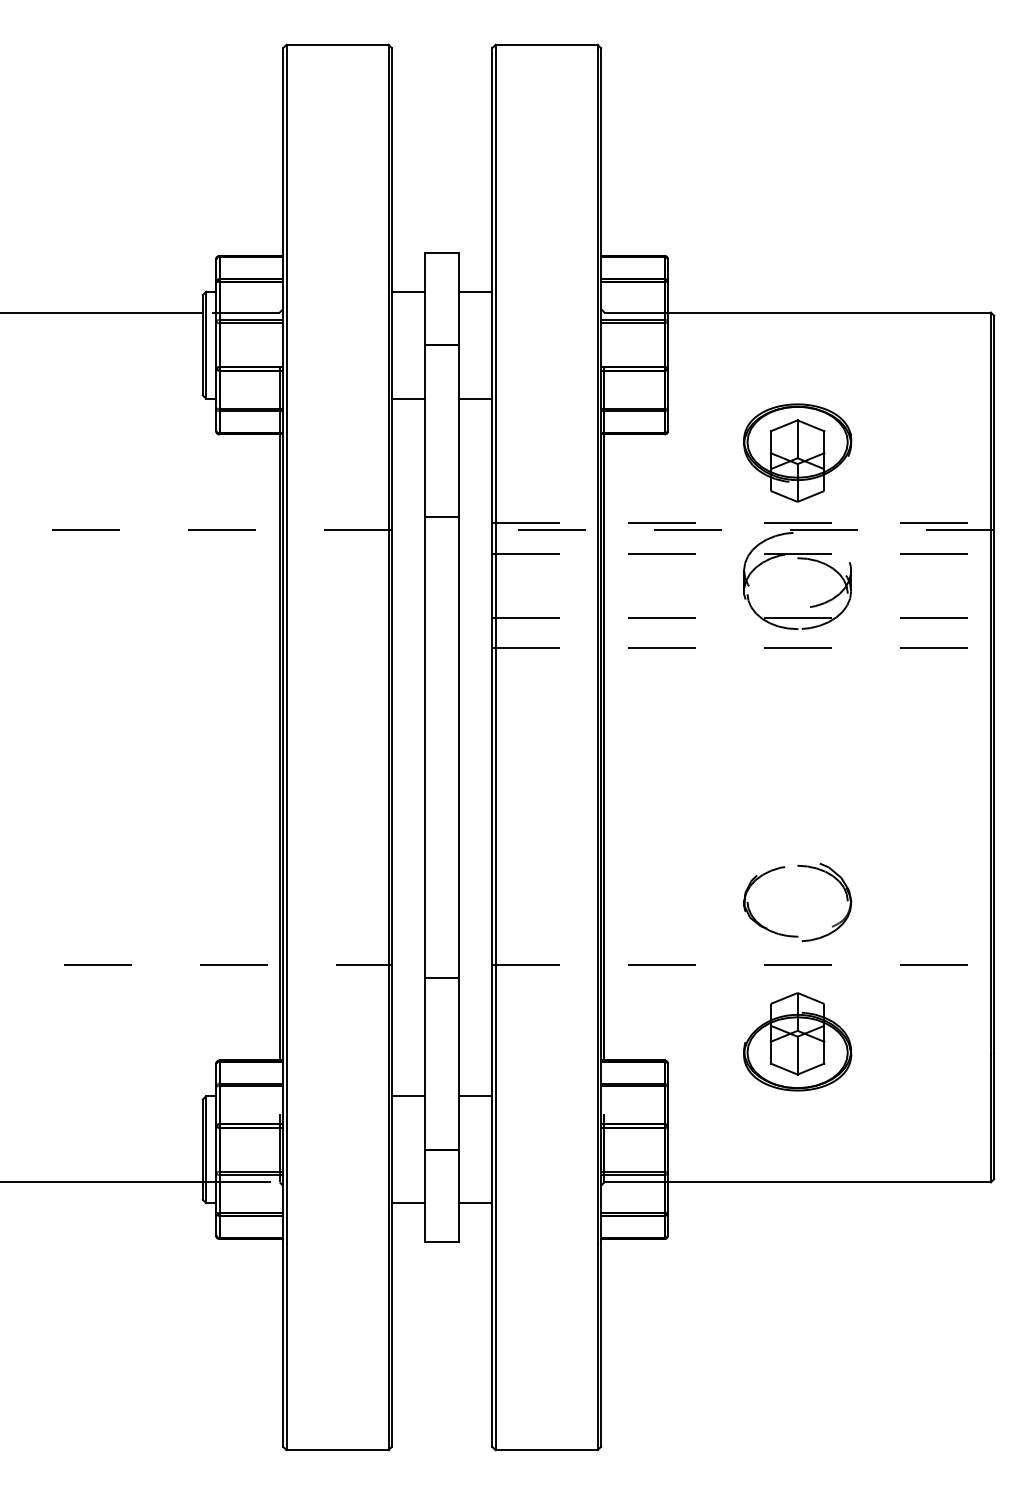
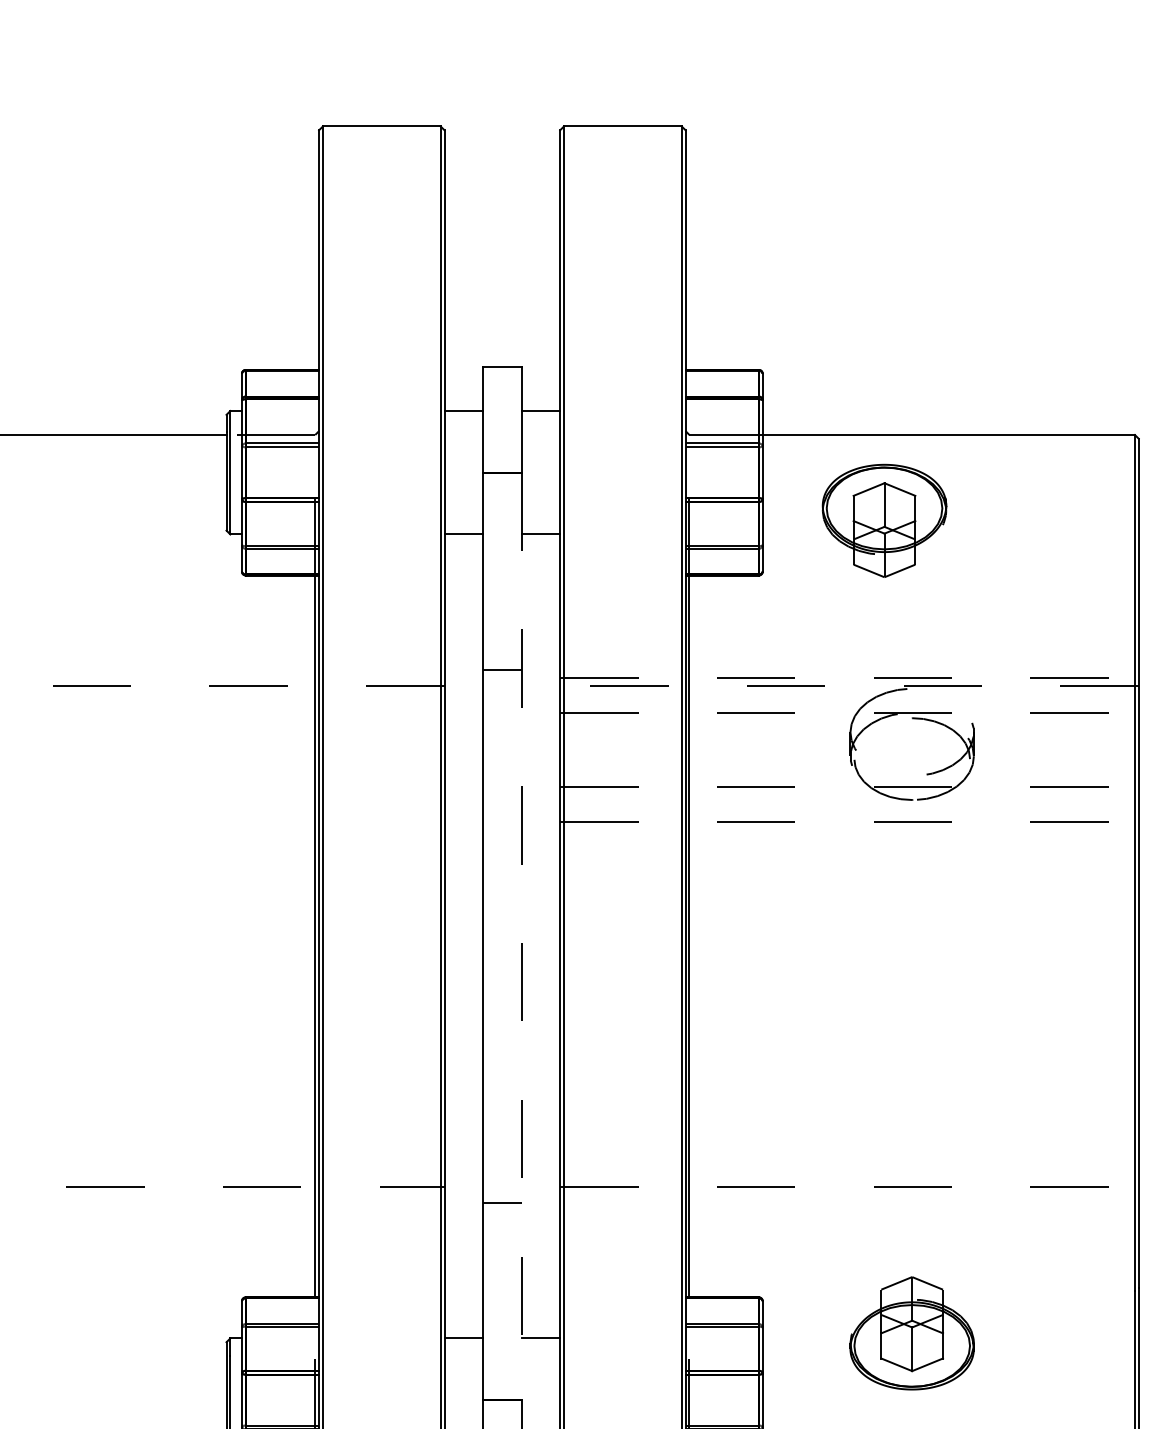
part: (797, 452) -> (884, 520), moved
line: (458, 747) -> (521, 936), solid -> dashed
part: (797, 935) -> (912, 1153), removed
part: (797, 1041) -> (912, 1333), moved

